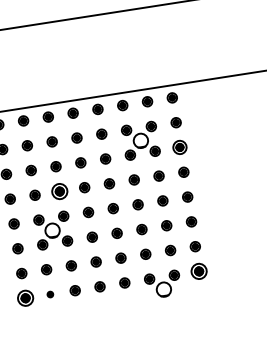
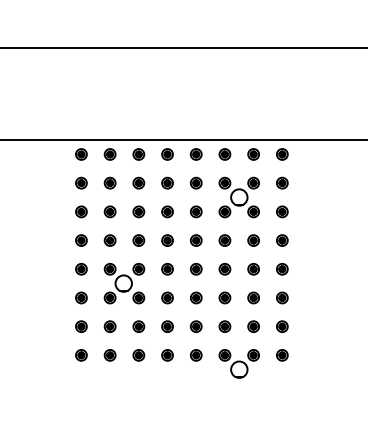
part: (180, 147) -> (282, 211), size x0.71
part: (59, 191) -> (138, 240), size x0.62
part: (199, 271) -> (282, 355), size x0.62
part: (49, 294) -> (109, 355), size x1.67
part: (25, 298) -> (81, 355), size x0.62

